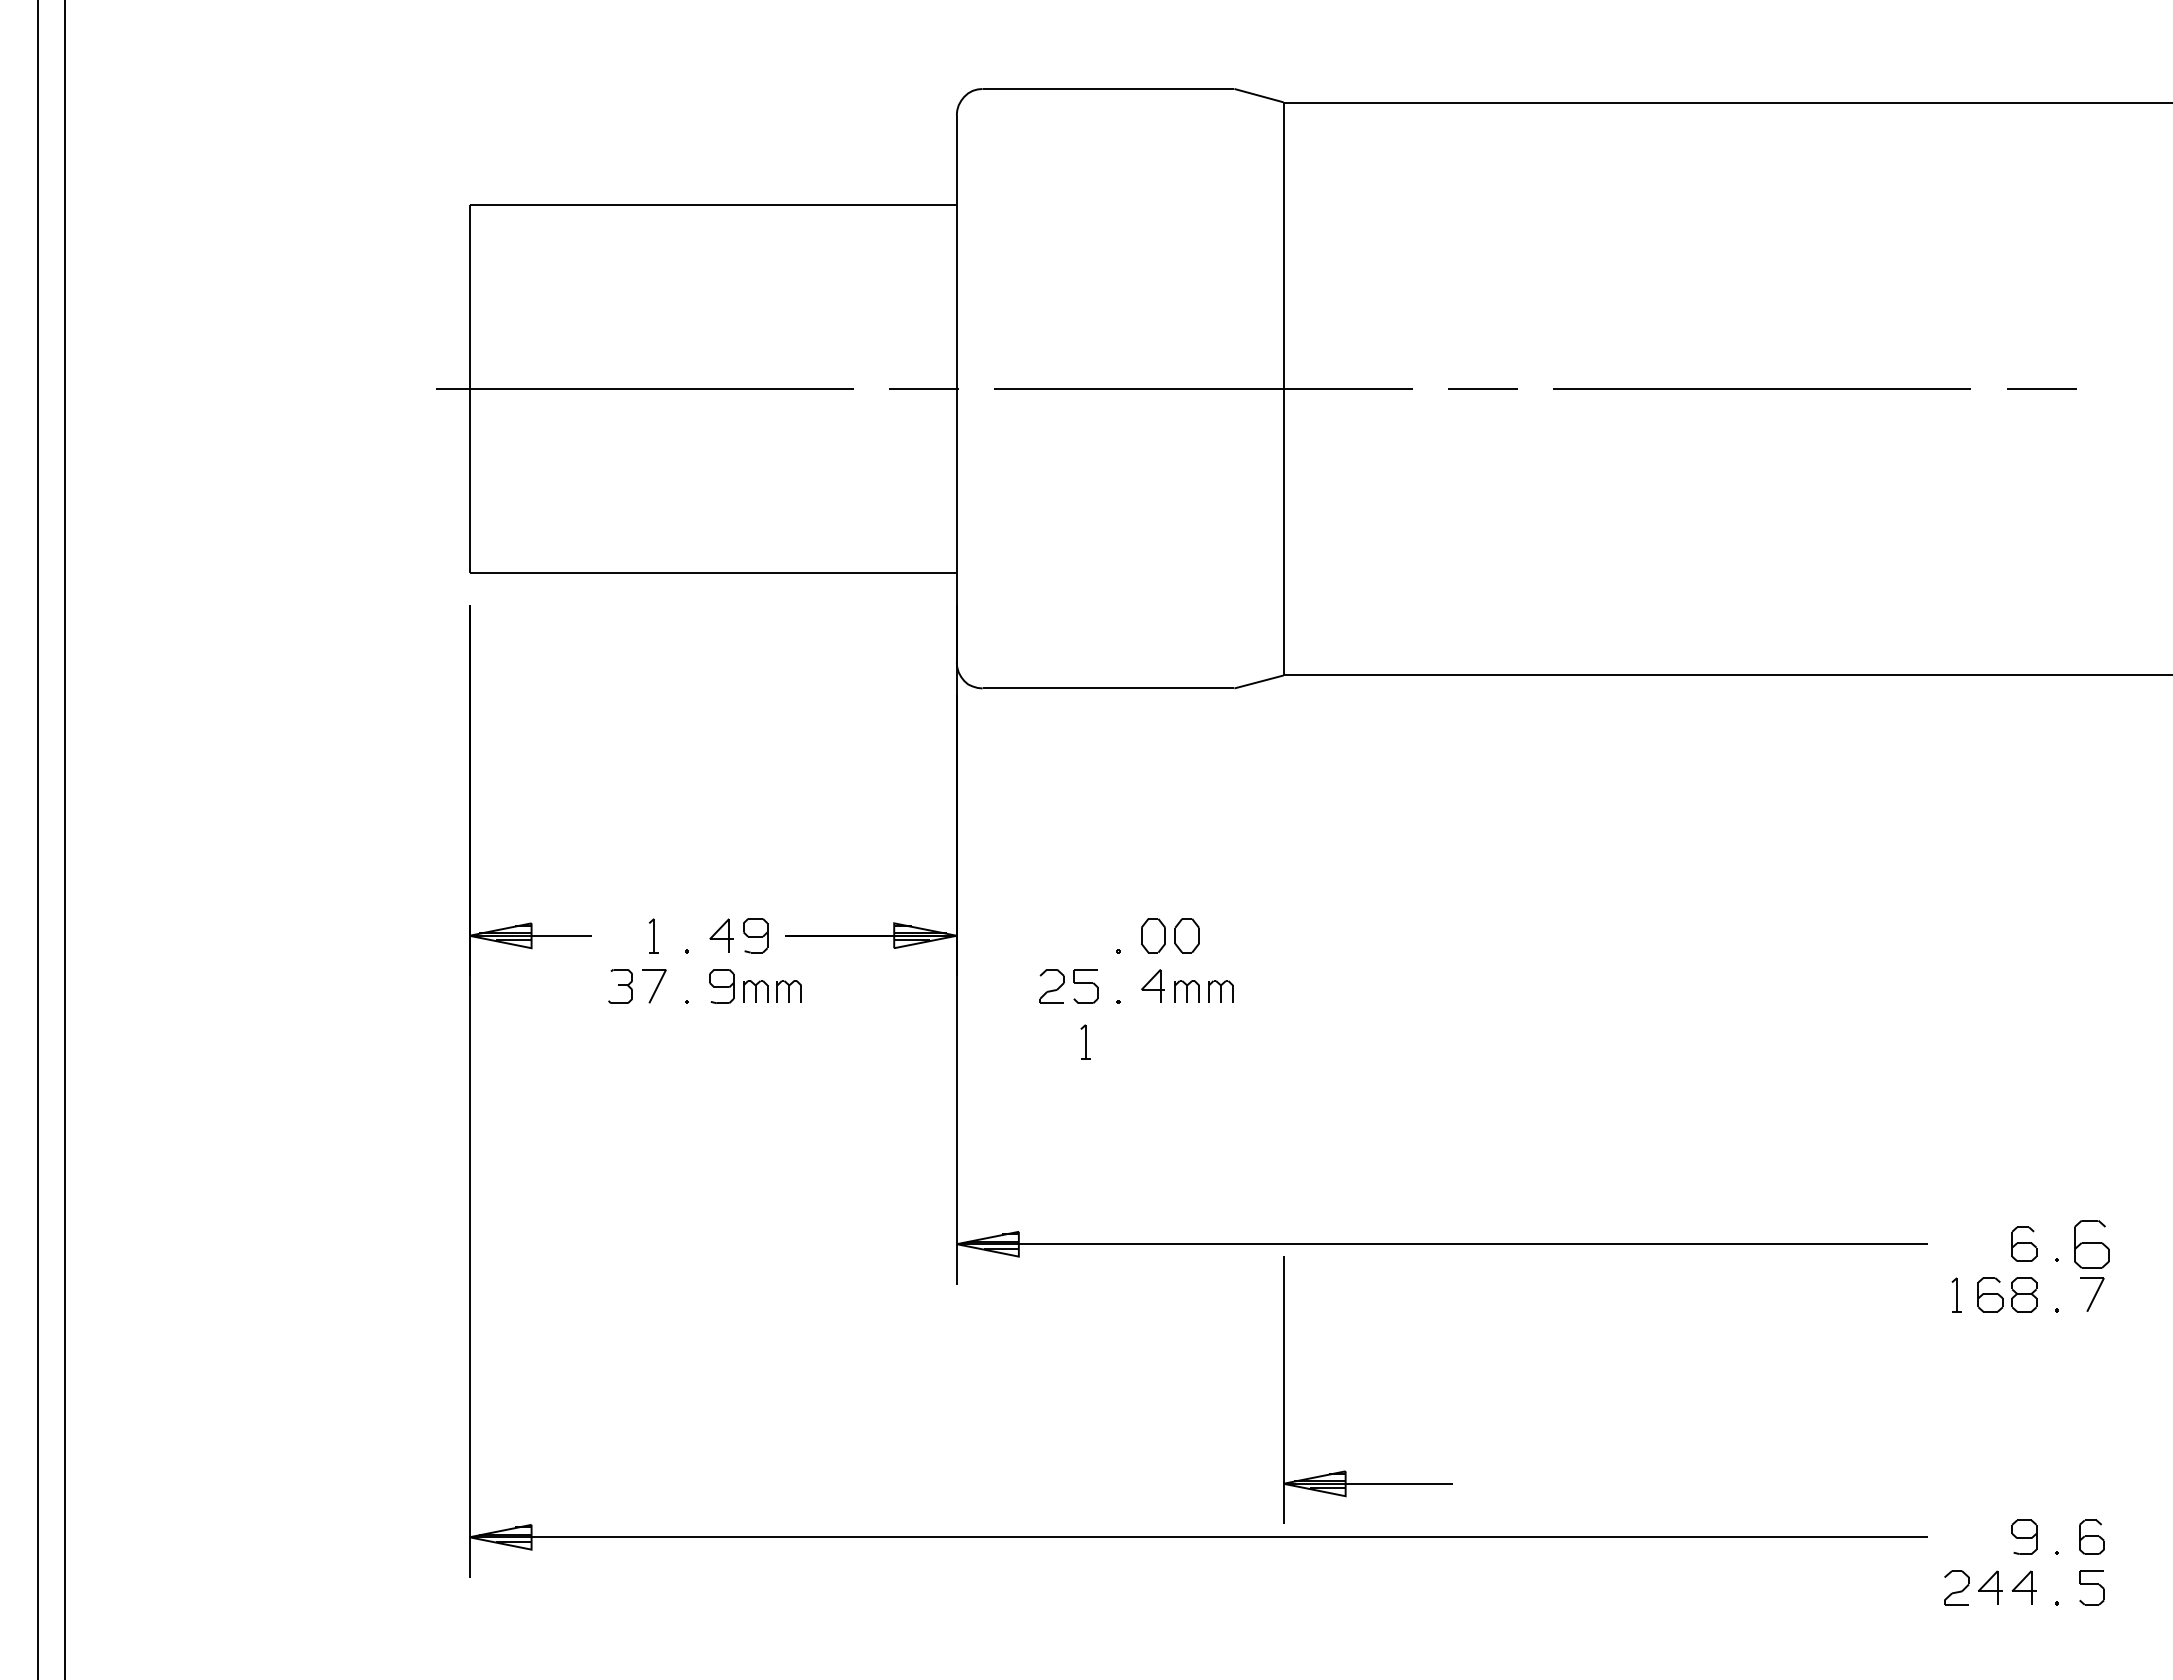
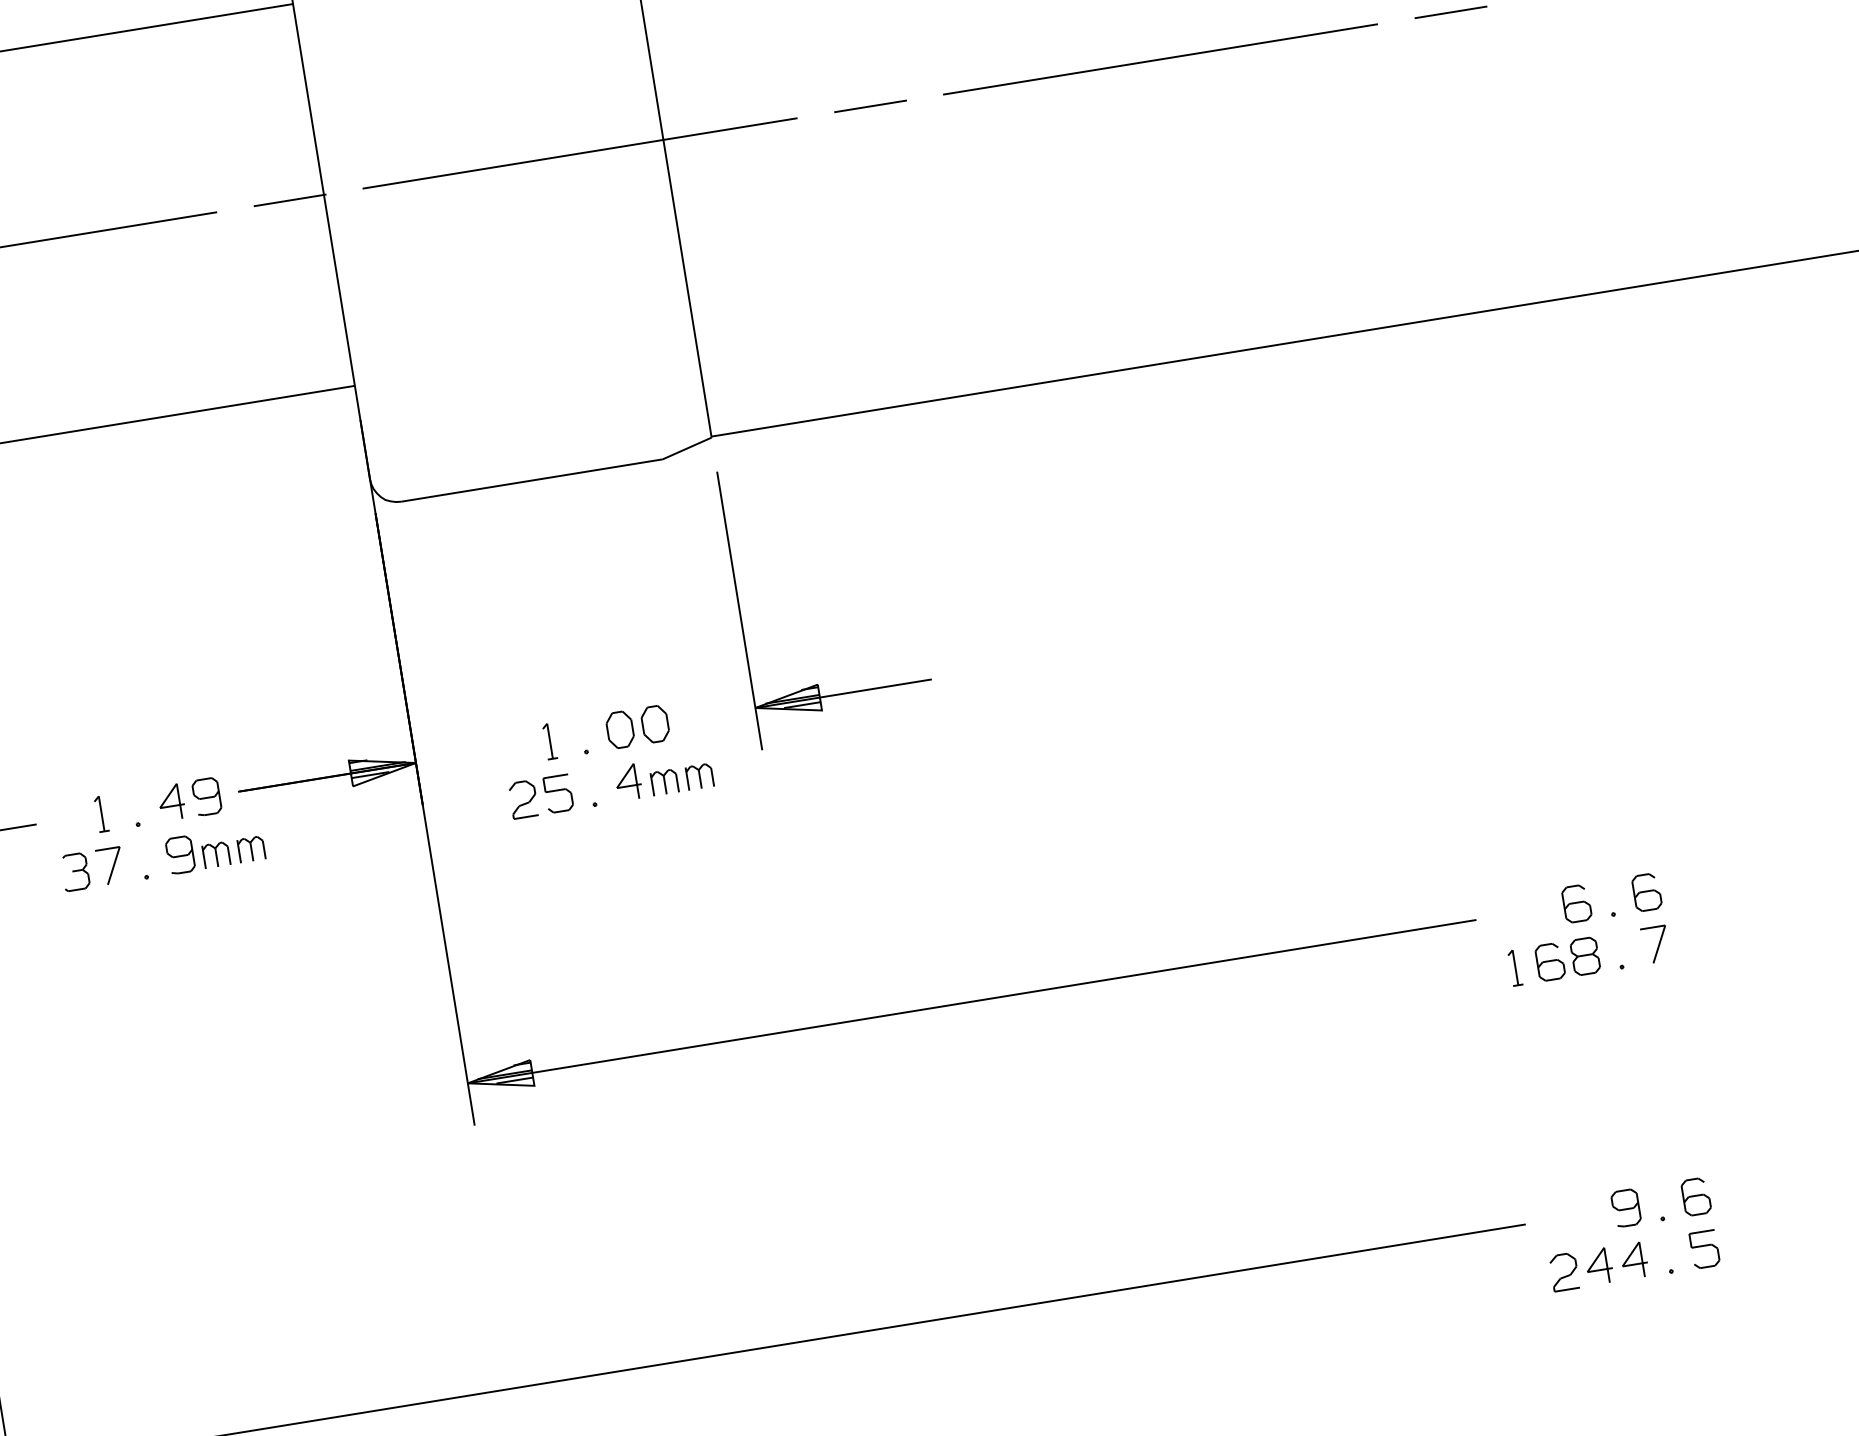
part: (1085, 1041) -> (549, 741), moved
part: (2091, 1243) -> (1646, 891), size x0.71
part: (1284, 1389) -> (740, 609), moved

